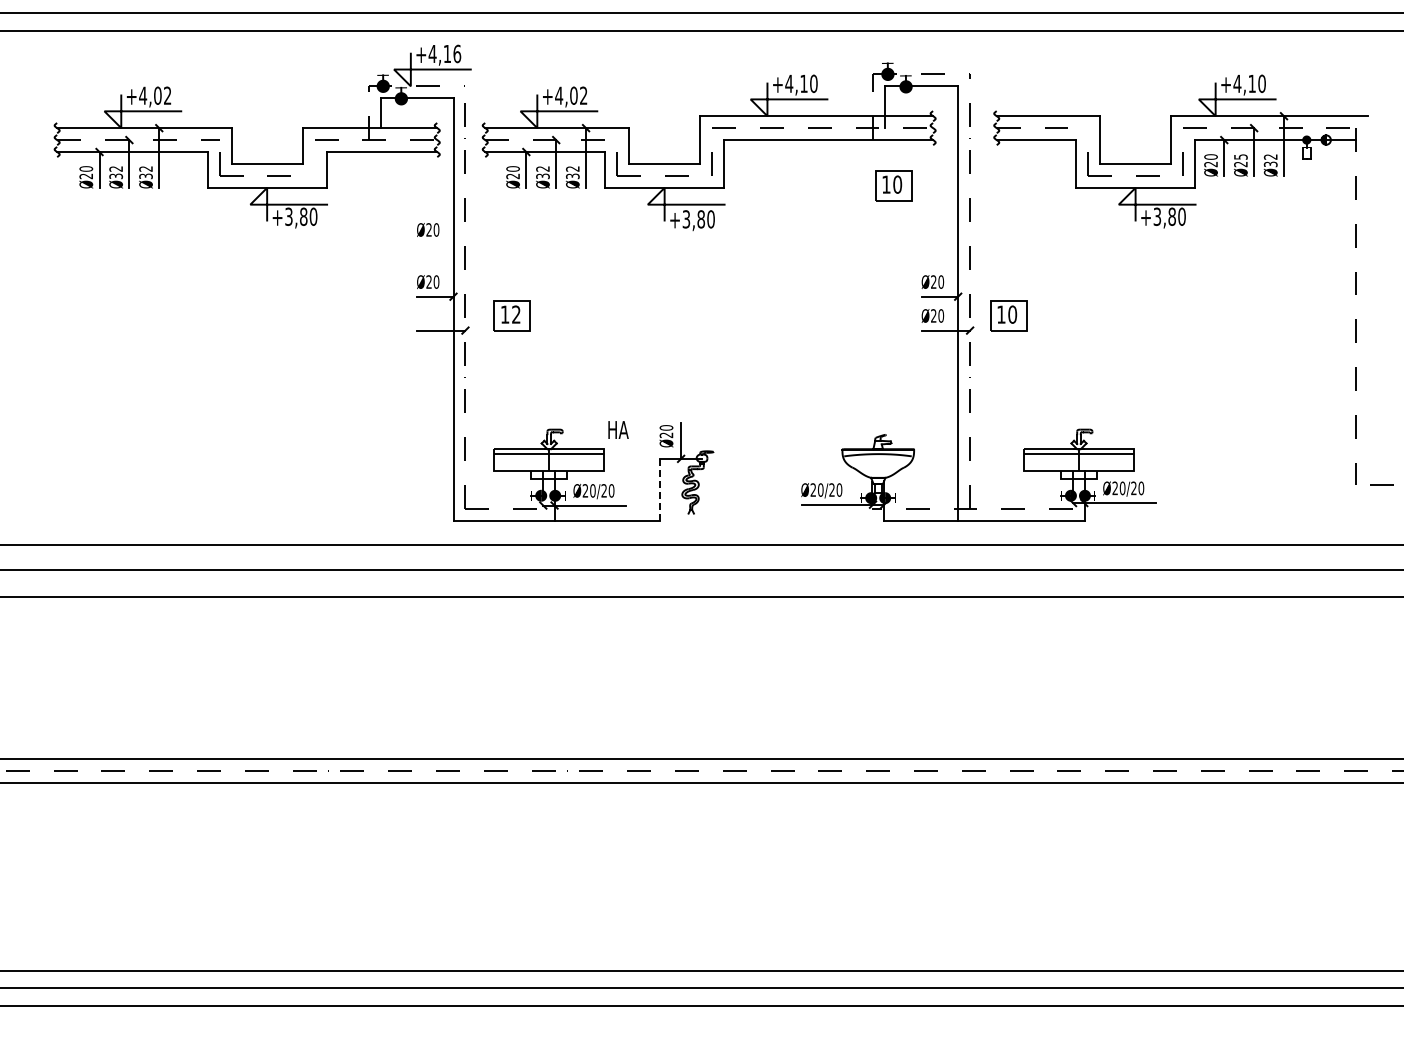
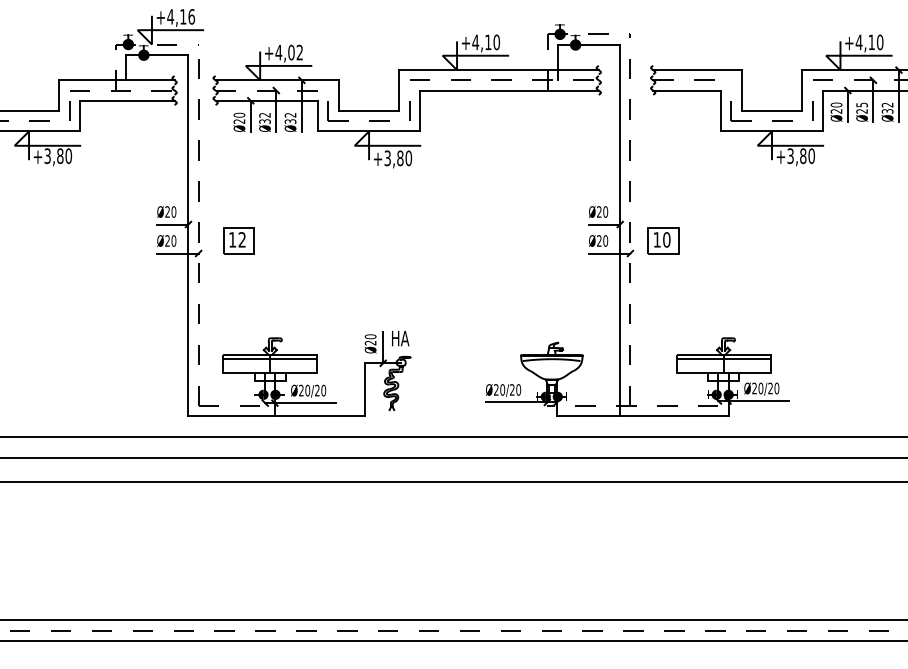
line: (314, 163) -> (69, 110), added
part: (893, 185) -> (564, 129), removed
text: (428, 229) -> (167, 240), moved
text: (618, 429) -> (400, 338), moved
line: (659, 489) -> (364, 389), dashed -> solid

